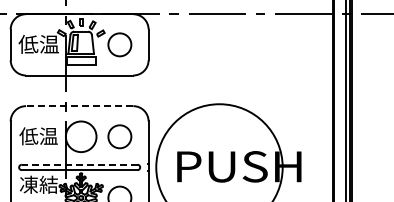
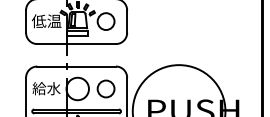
line: (79, 106) -> (76, 66), dashed -> solid
text: (38, 136) -> (46, 88), 低温 -> 給水
line: (79, 164) -> (76, 109), dashed -> solid

